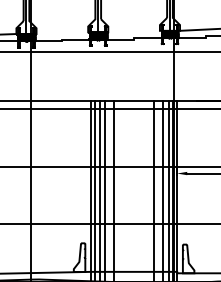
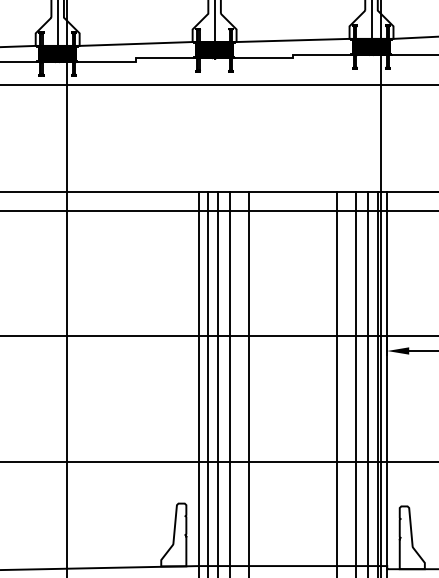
line: (133, 31) -> (291, 40), added
line: (62, 33) -> (136, 44), added

